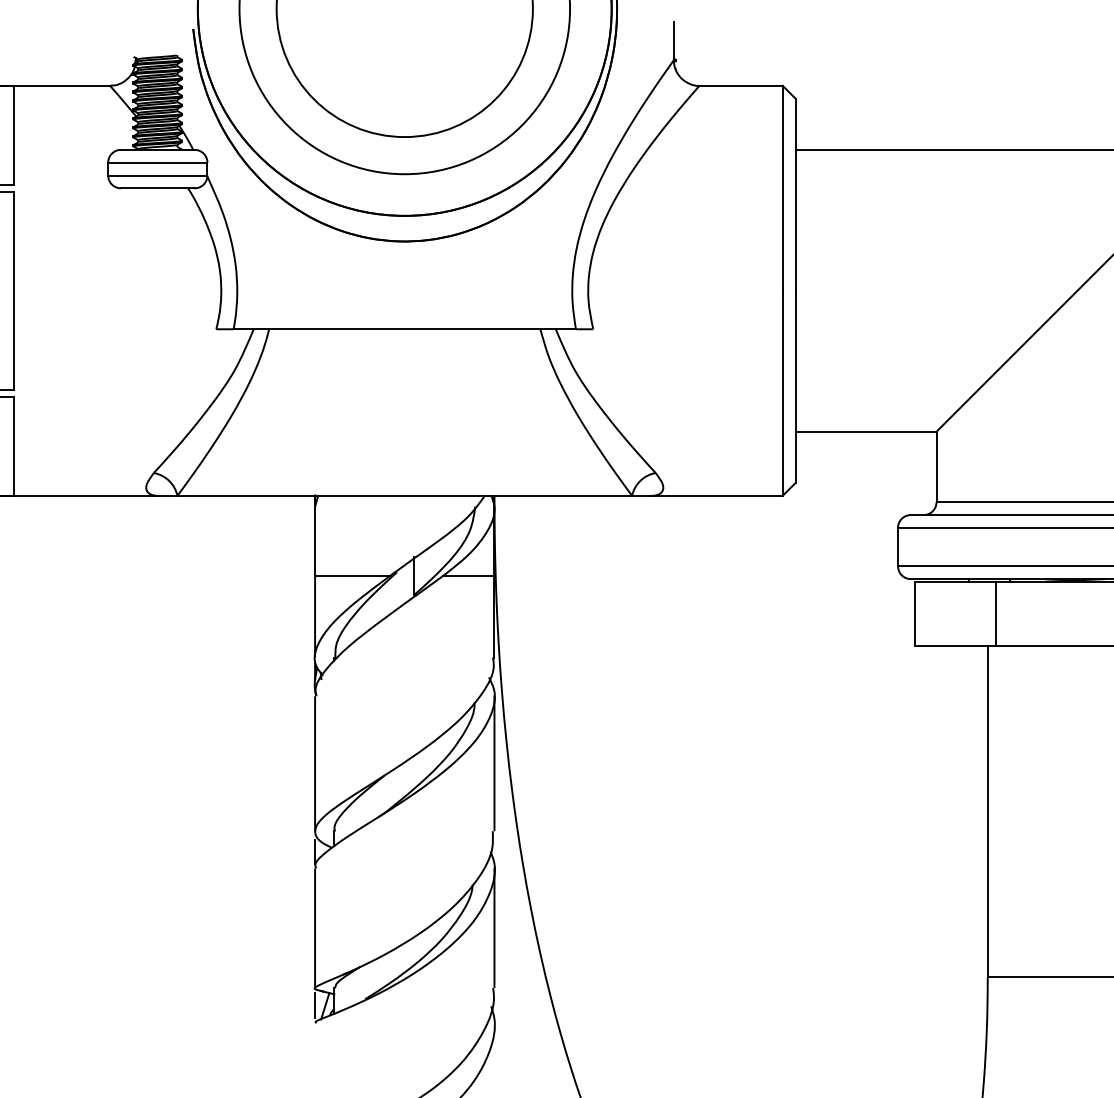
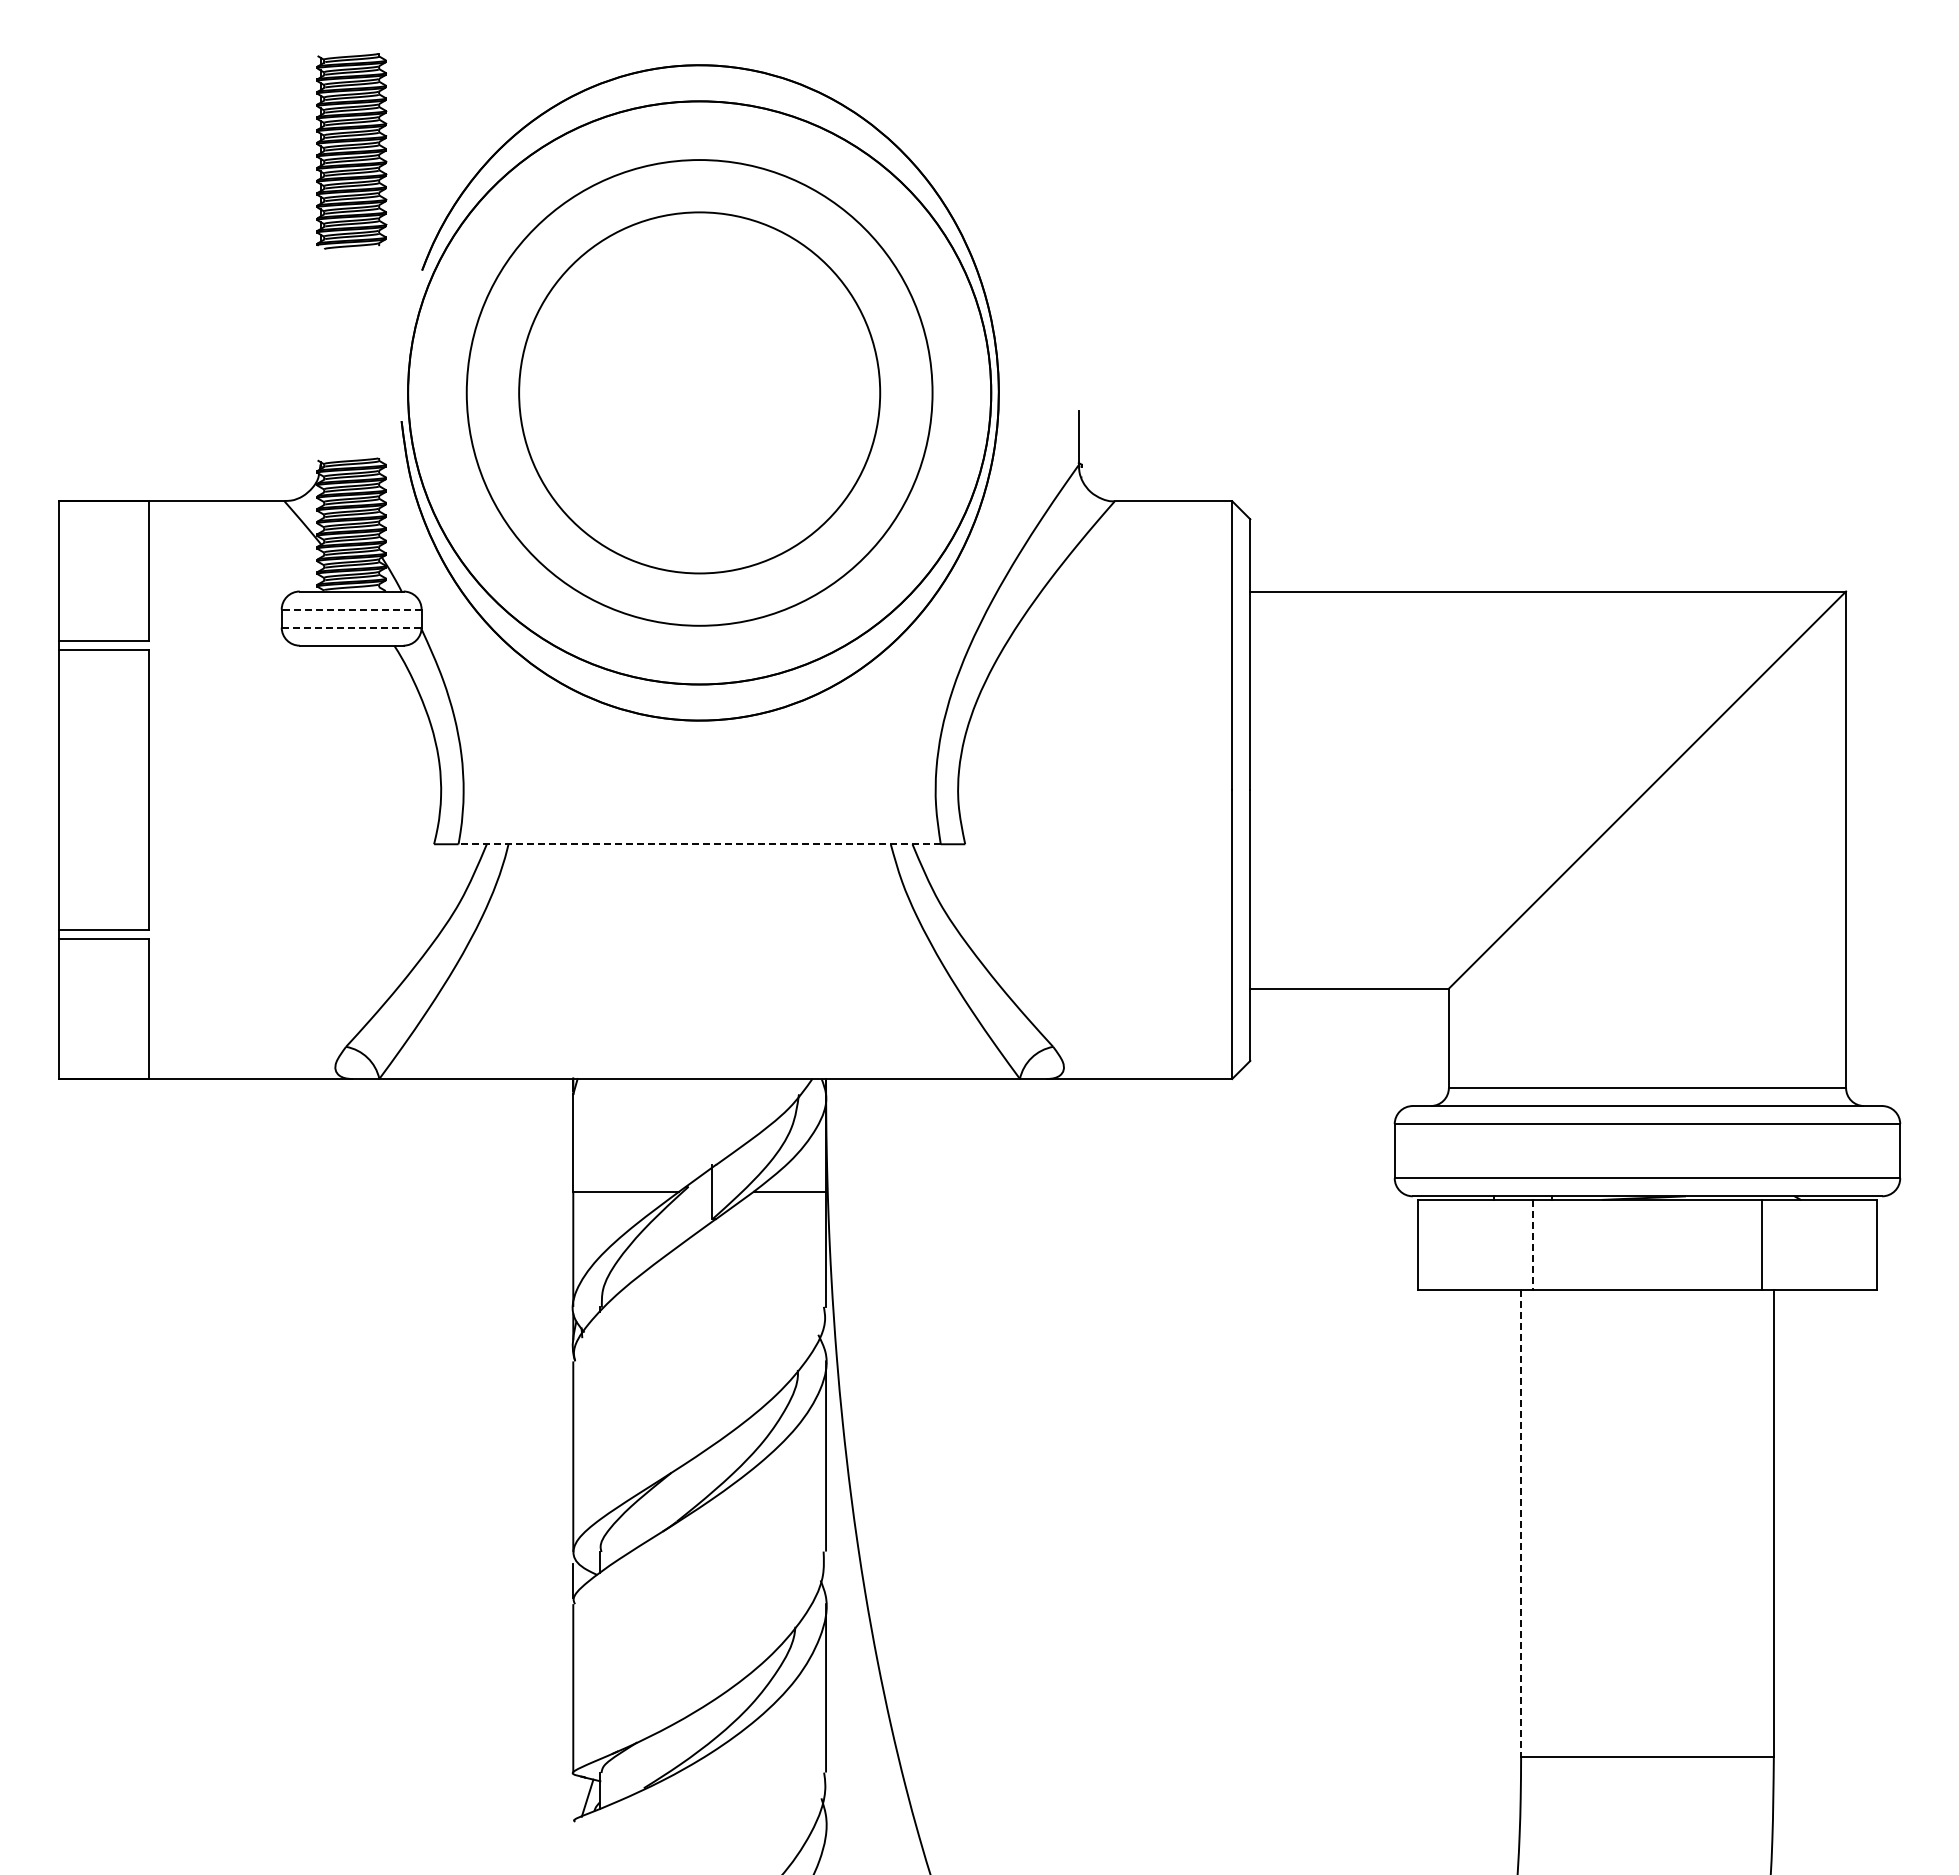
line: (157, 162) -> (351, 609), solid -> dashed
line: (157, 175) -> (351, 627), solid -> dashed
line: (404, 329) -> (699, 844), solid -> dashed
line: (995, 614) -> (1532, 1245), solid -> dashed
line: (988, 812) -> (1521, 1524), solid -> dashed
line: (315, 1005) -> (573, 1797), removed

